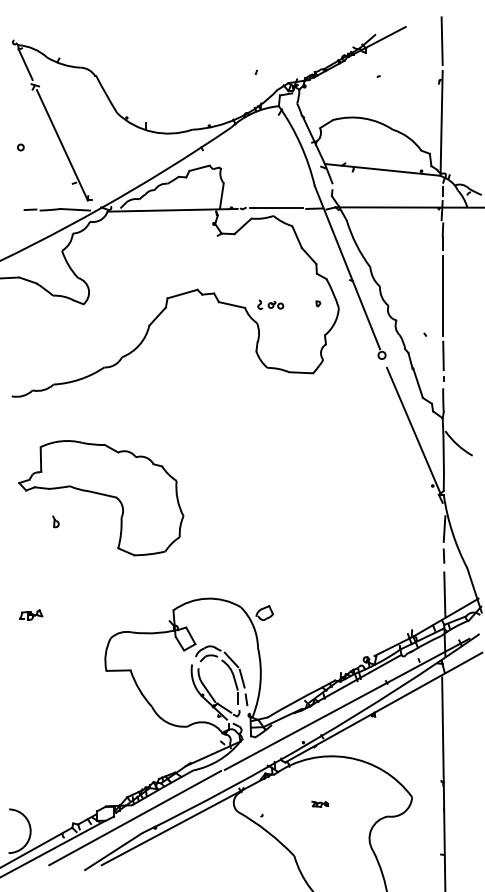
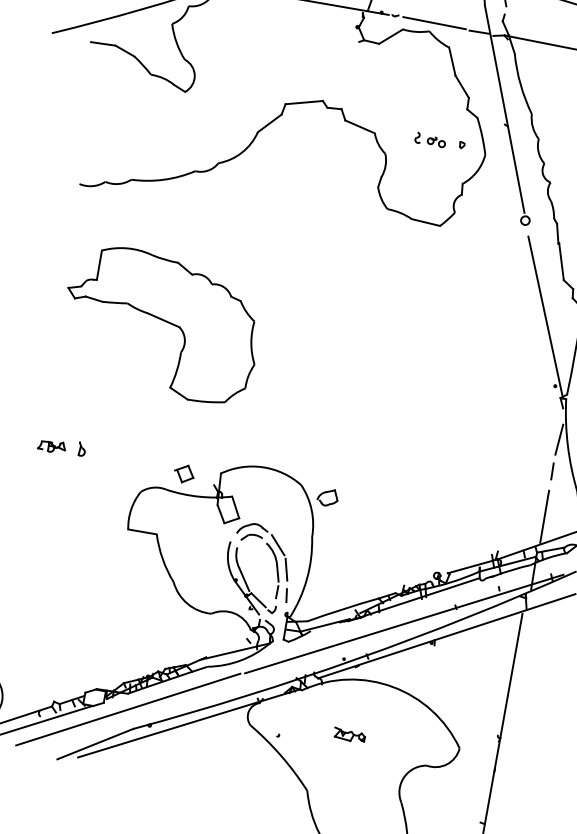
part: (270, 304) -> (430, 139), moved
part: (55, 521) -> (81, 448), moved
part: (143, 616) -> (184, 473), added
part: (319, 804) -> (348, 735), size x1.67

